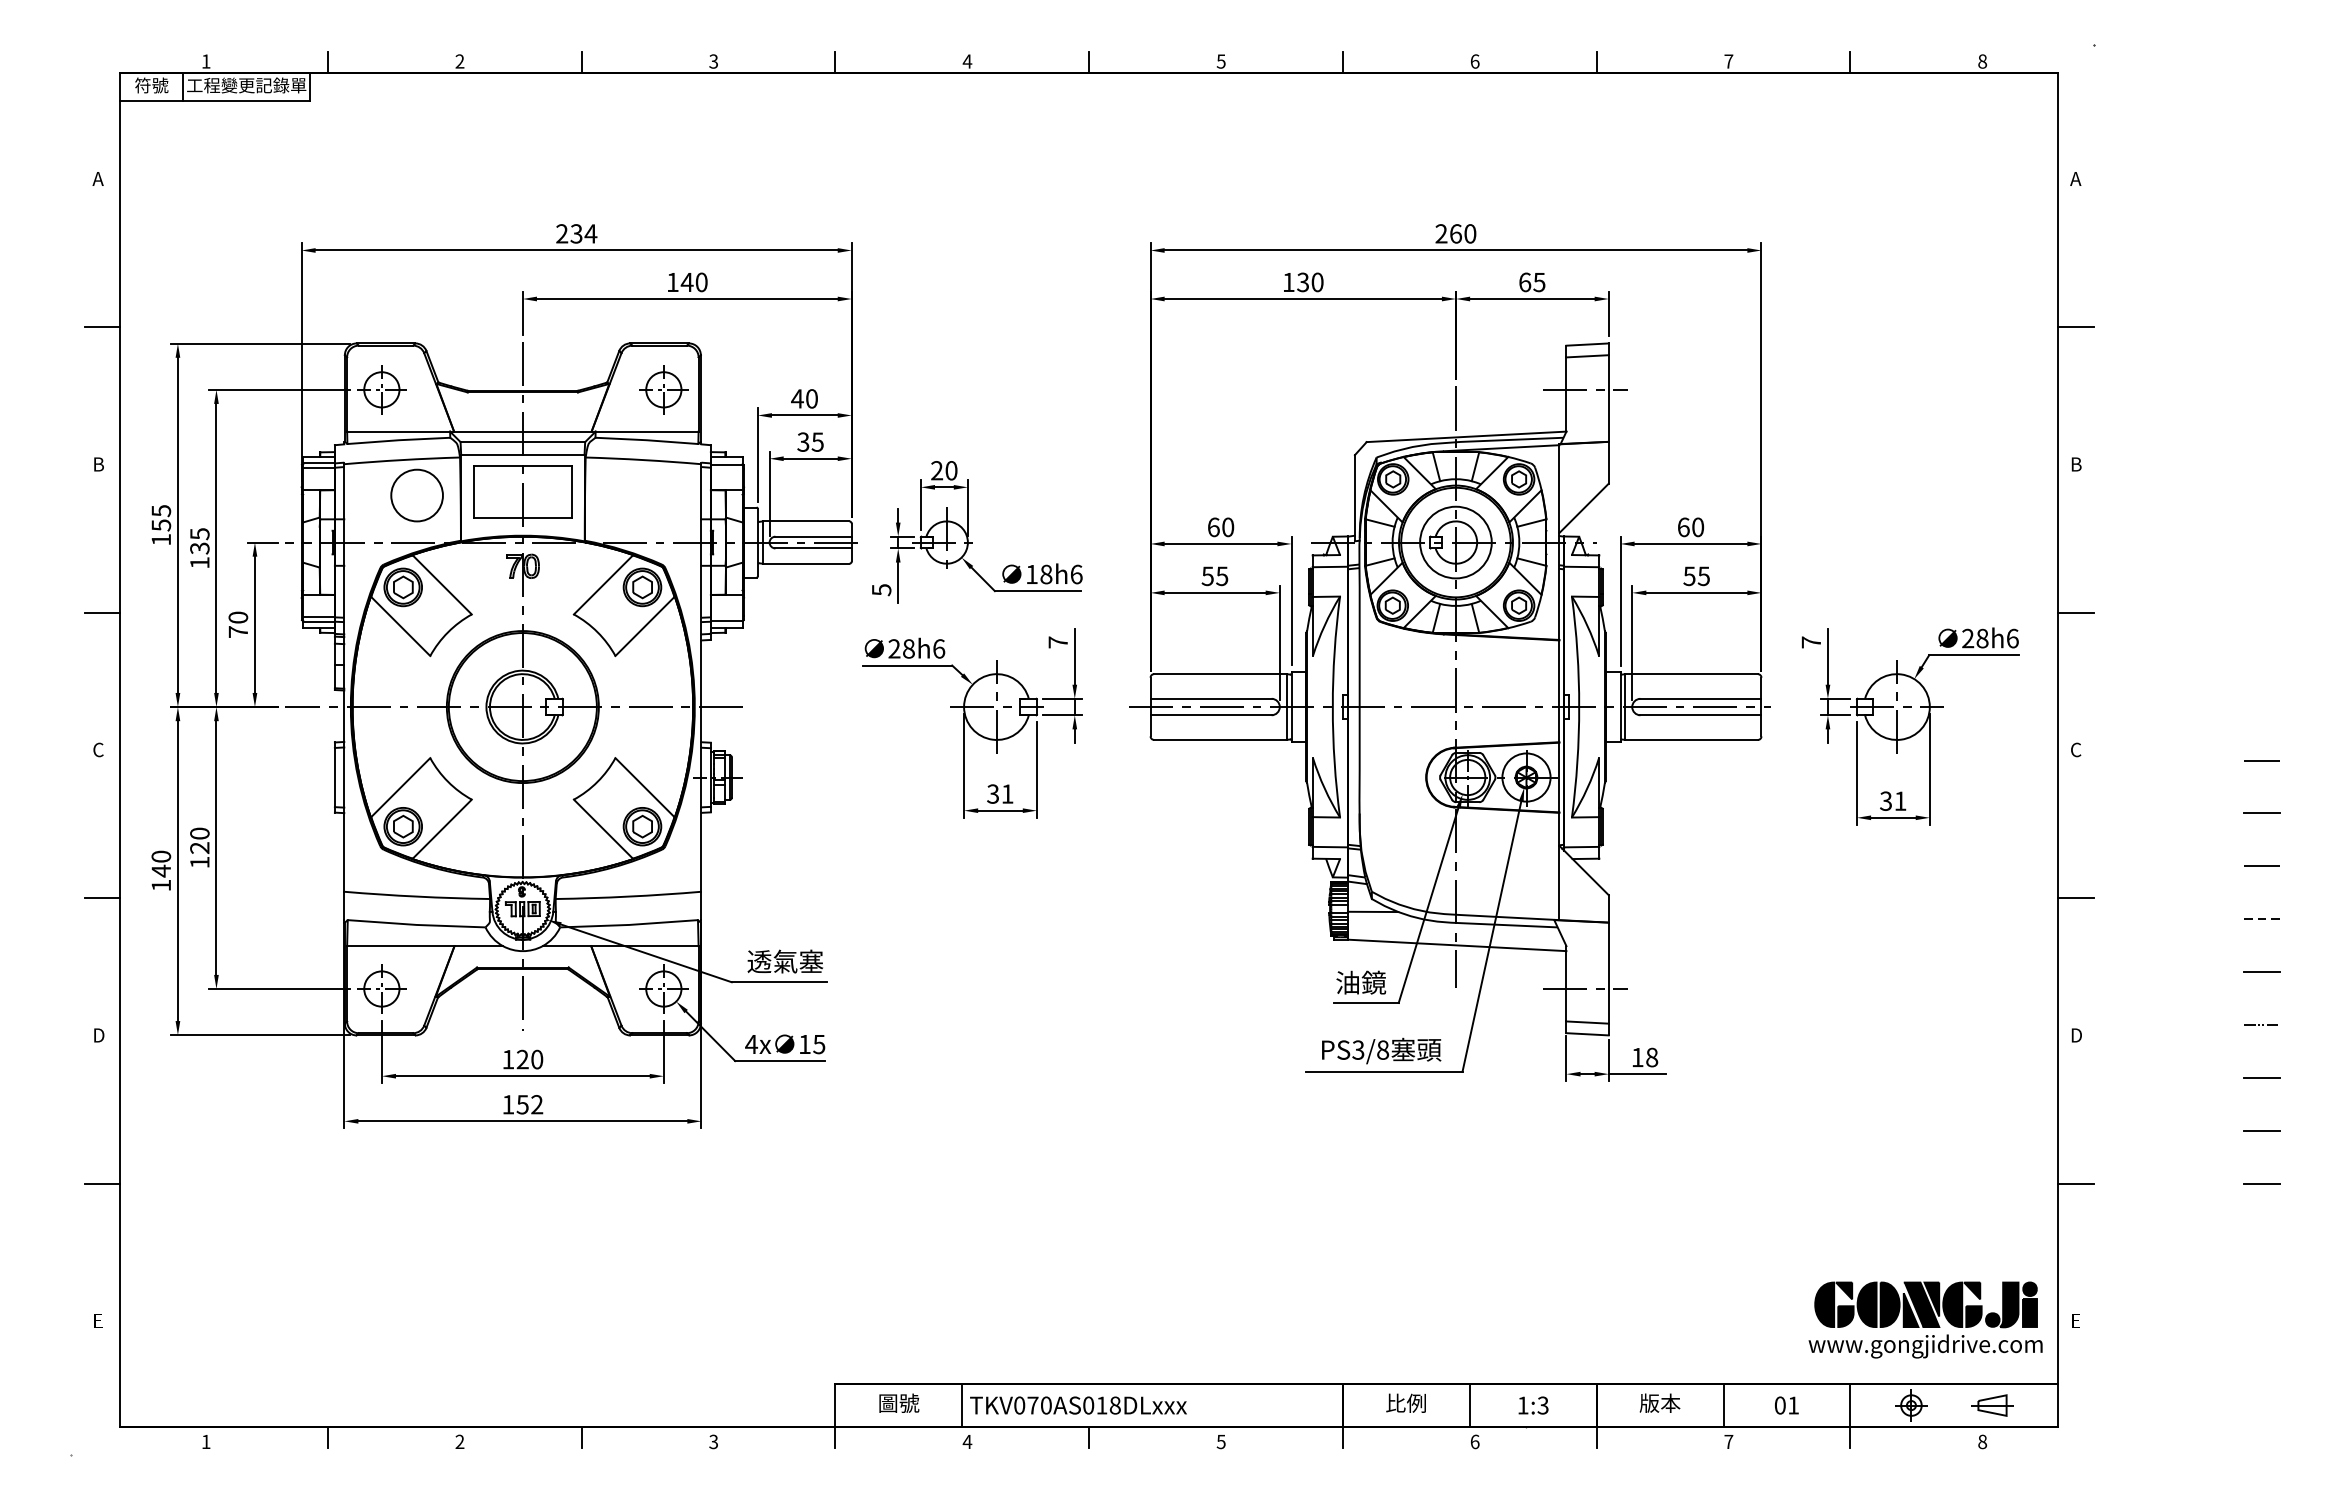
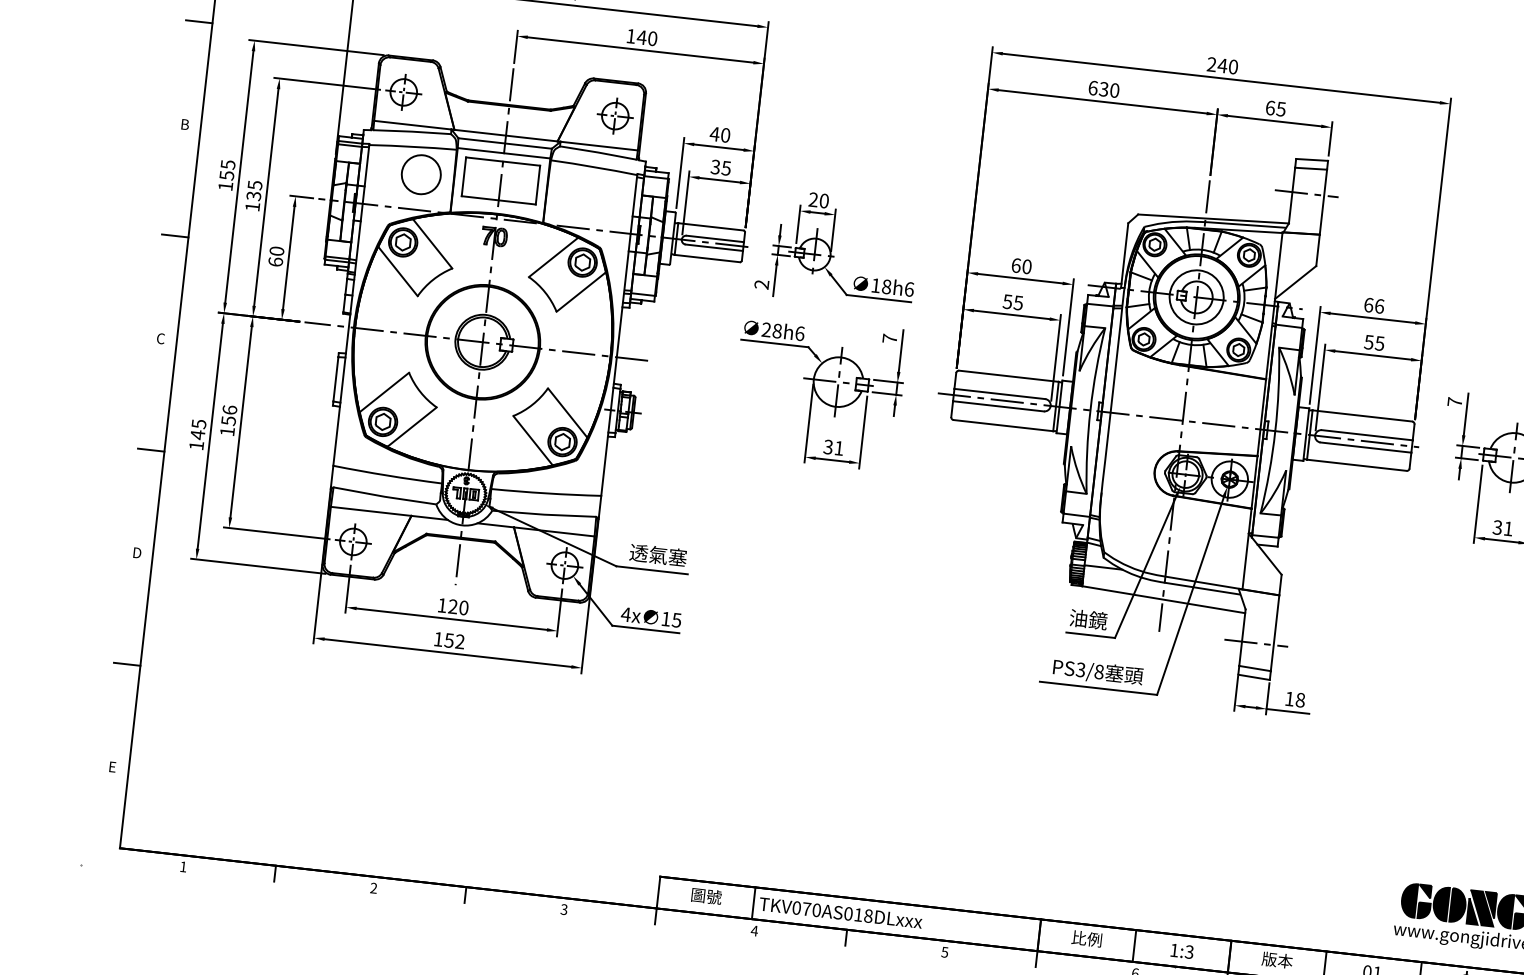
text: (1455, 233) -> (1222, 65), 260 -> 240
text: (1288, 282) -> (1092, 88), 130 -> 630
text: (1698, 526) -> (1379, 305), 60 -> 66
text: (881, 590) -> (761, 285), 5 -> 2
text: (238, 631) -> (275, 261), 70 -> 60
text: (199, 840) -> (229, 415), 120 -> 156
text: (161, 856) -> (199, 423), 140 -> 145

